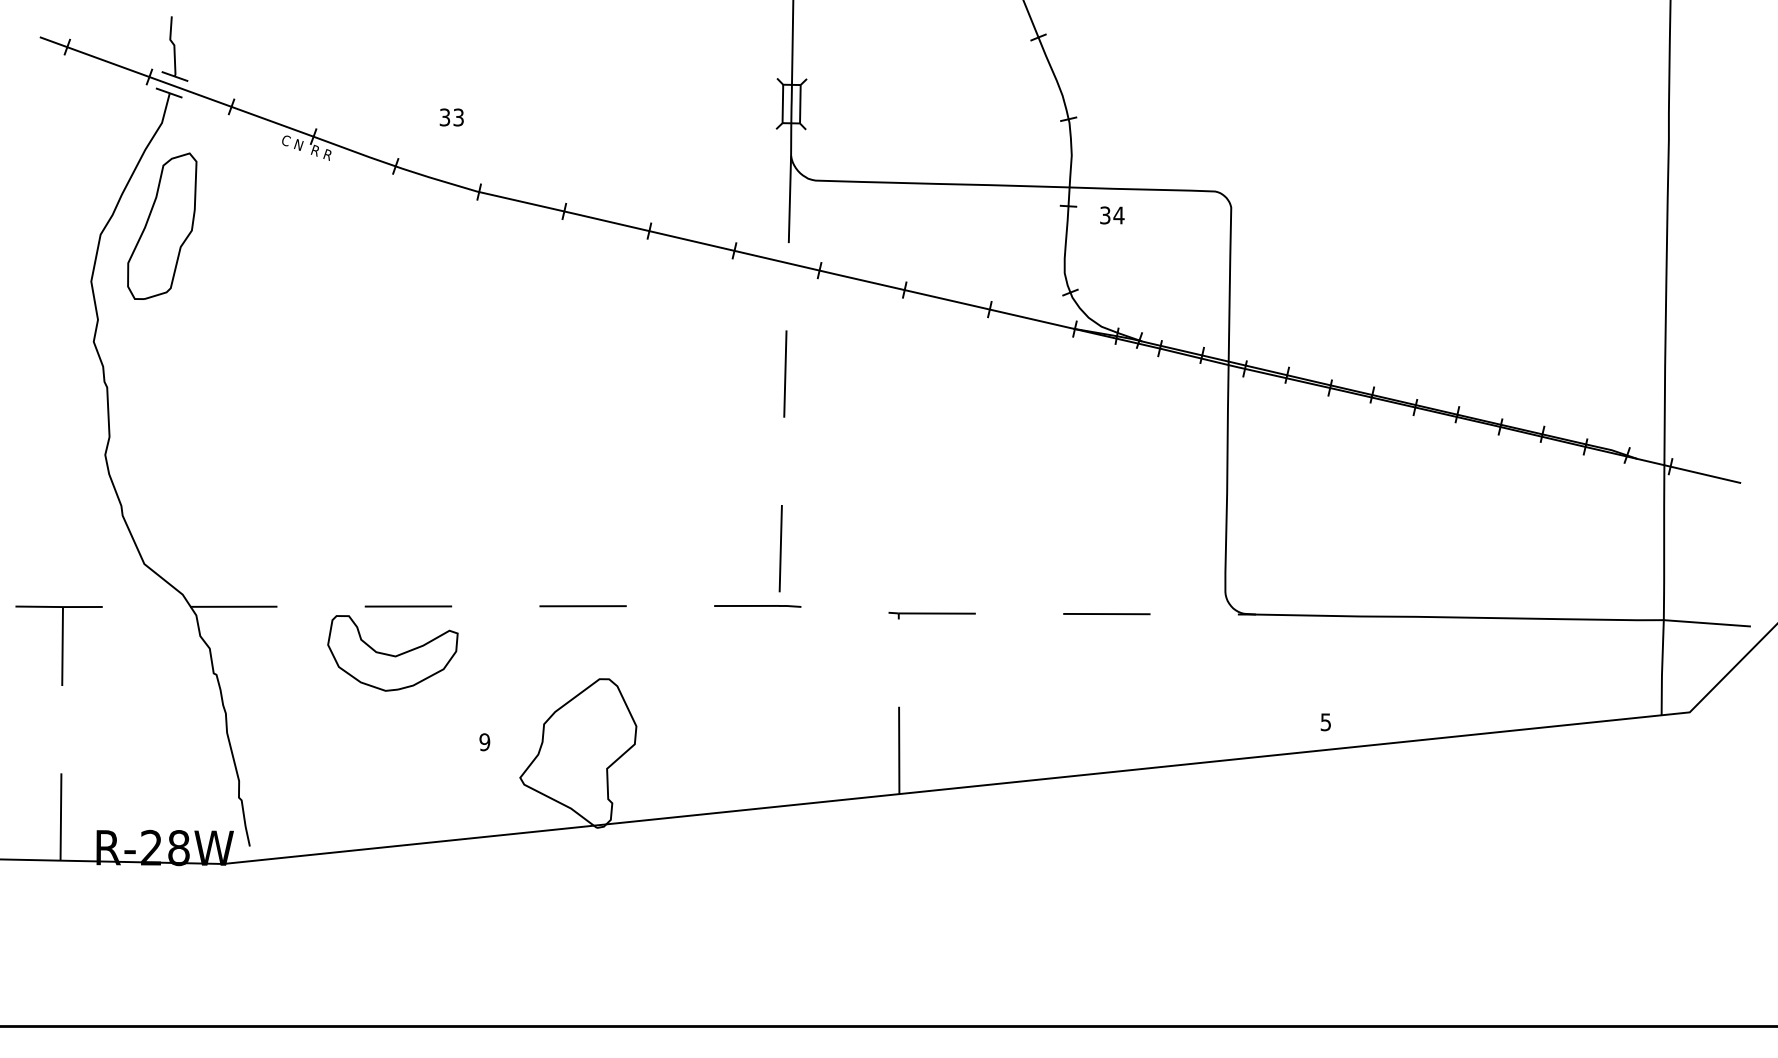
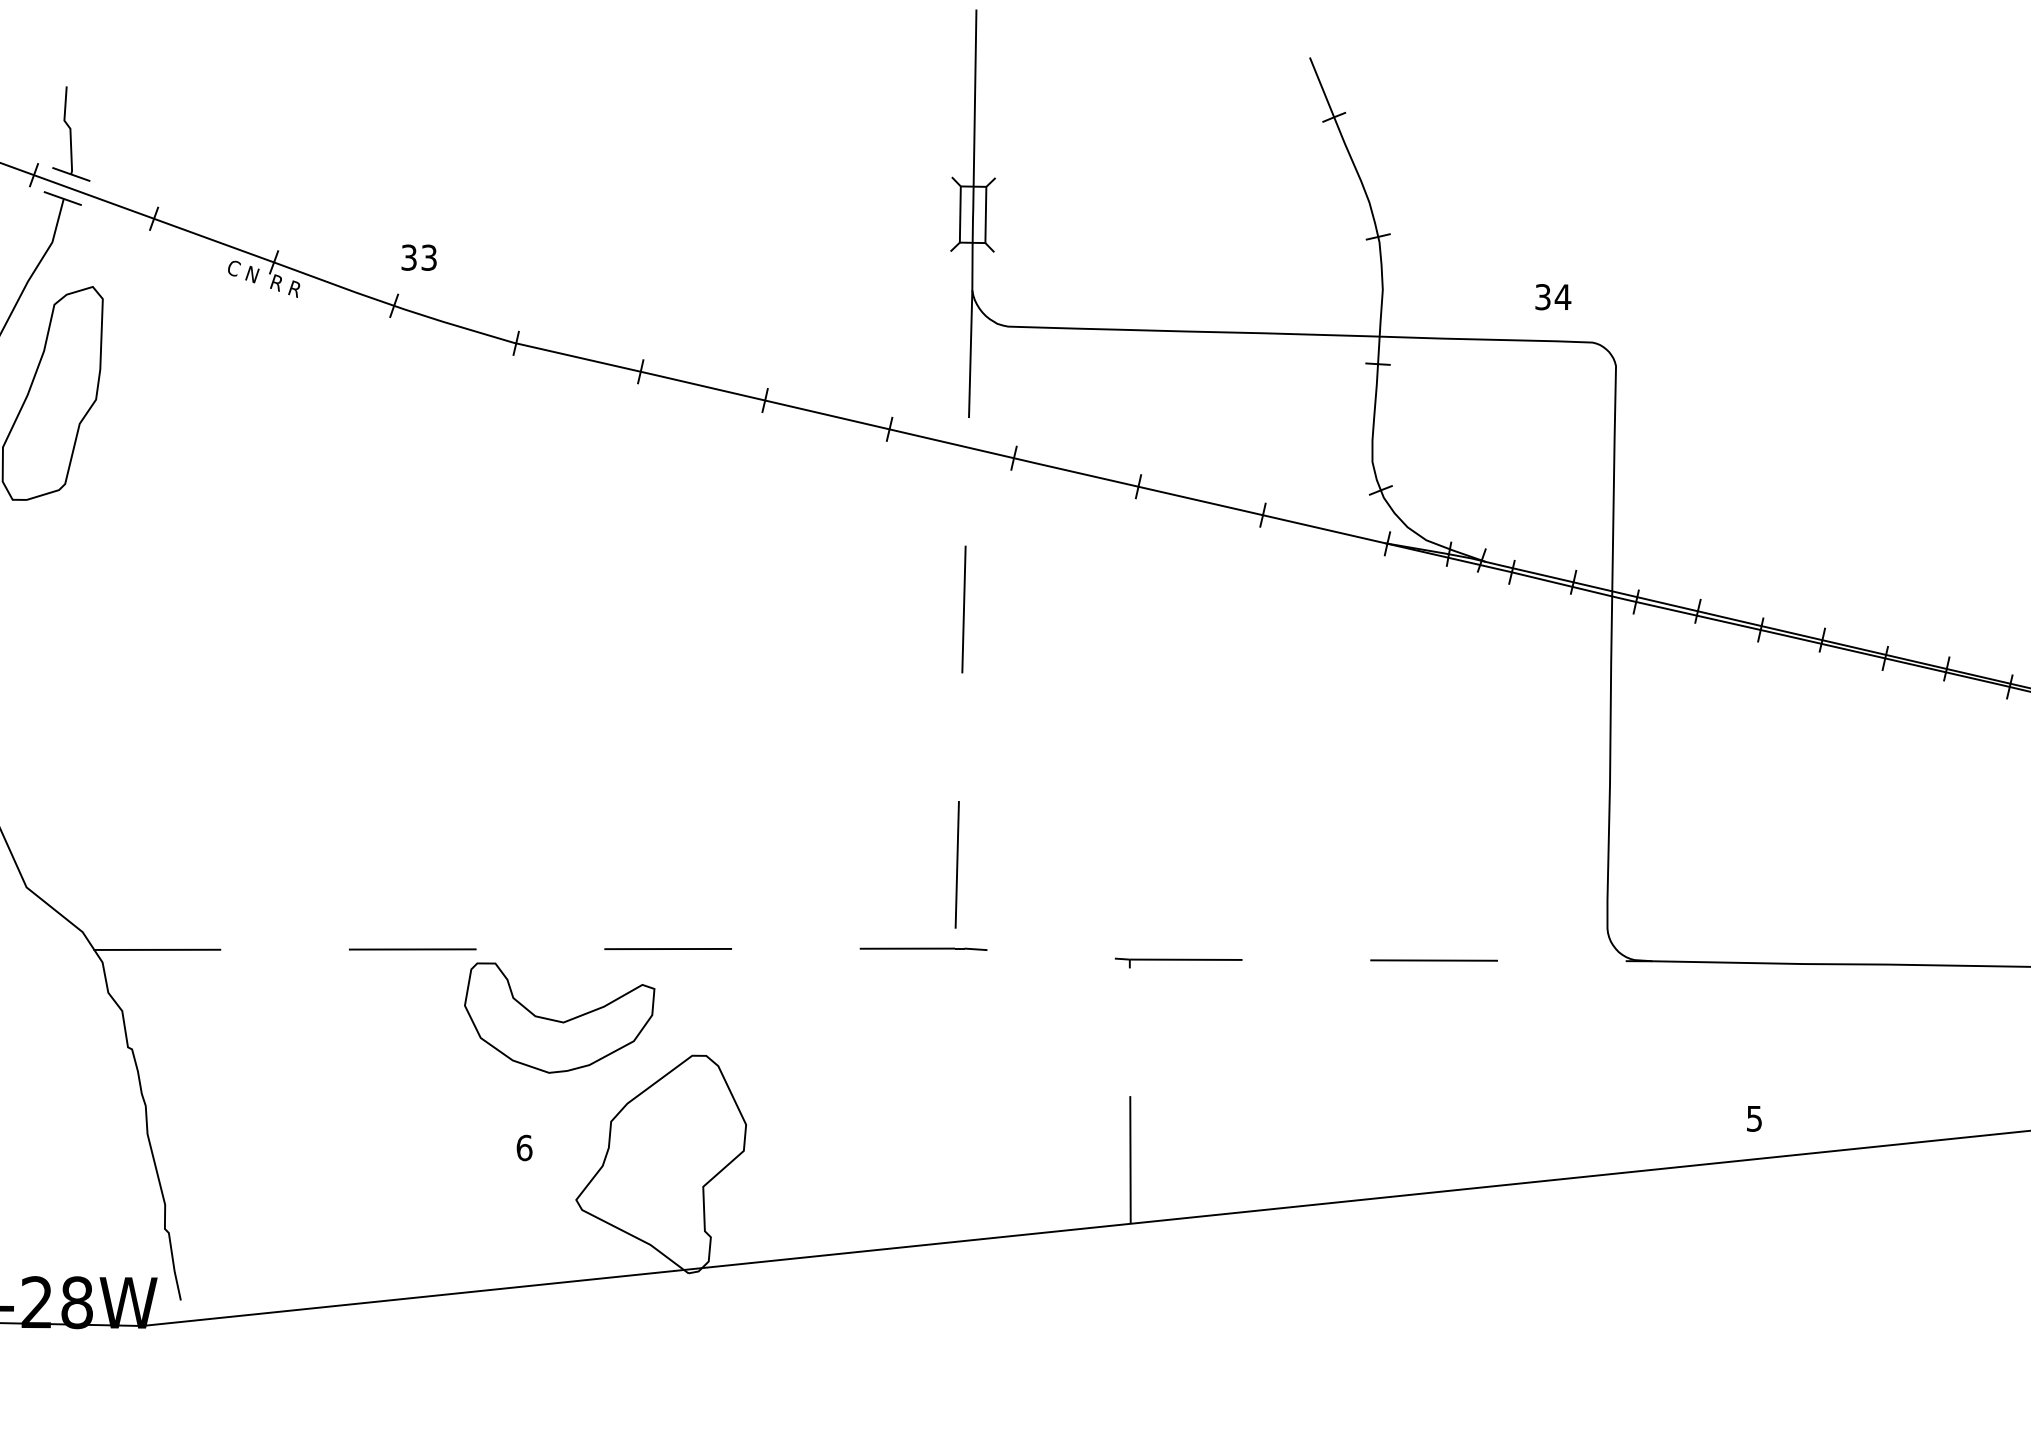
text: (451, 117) -> (418, 257), moved
text: (1112, 215) -> (1553, 297), moved
part: (392, 653) -> (559, 1018), moved
text: (484, 742) -> (523, 1148), 9 -> 6

